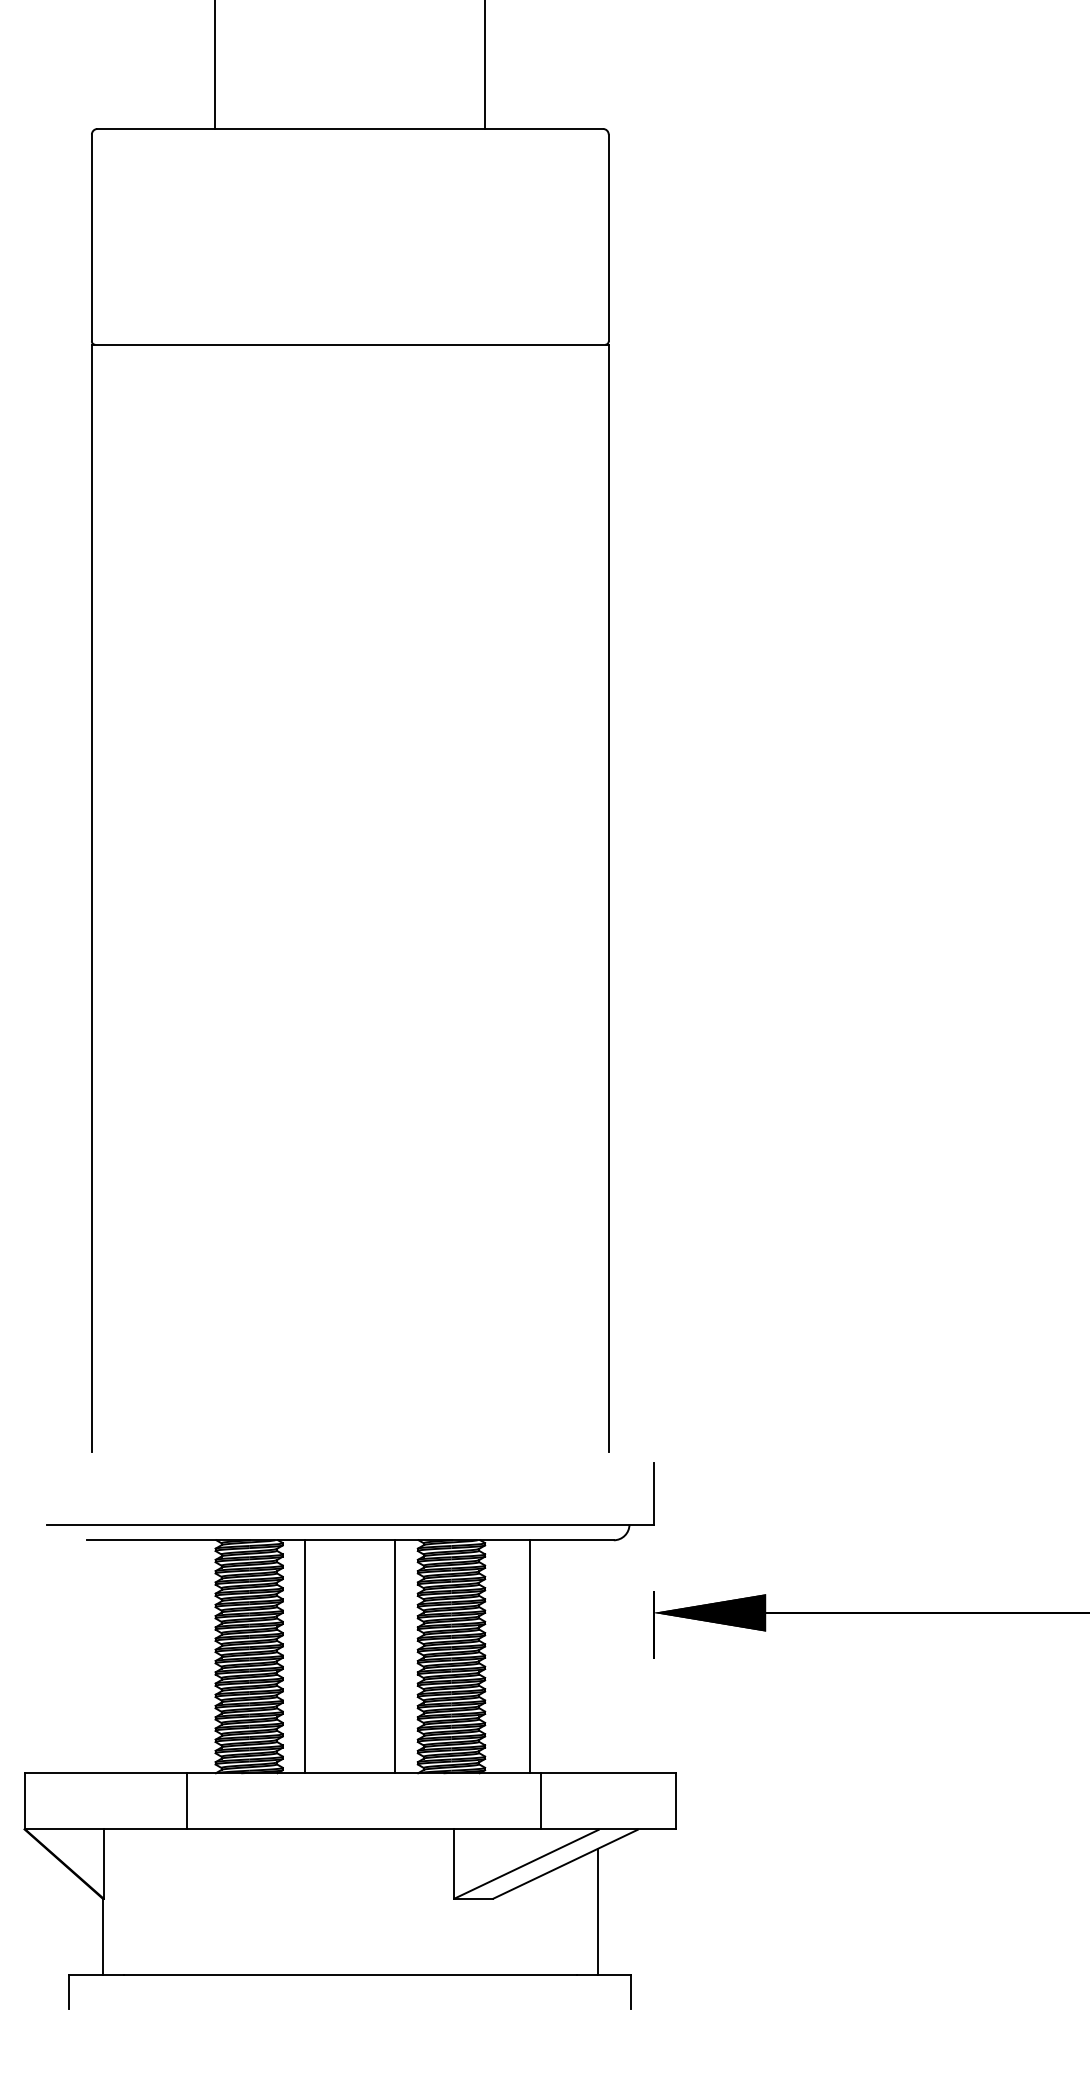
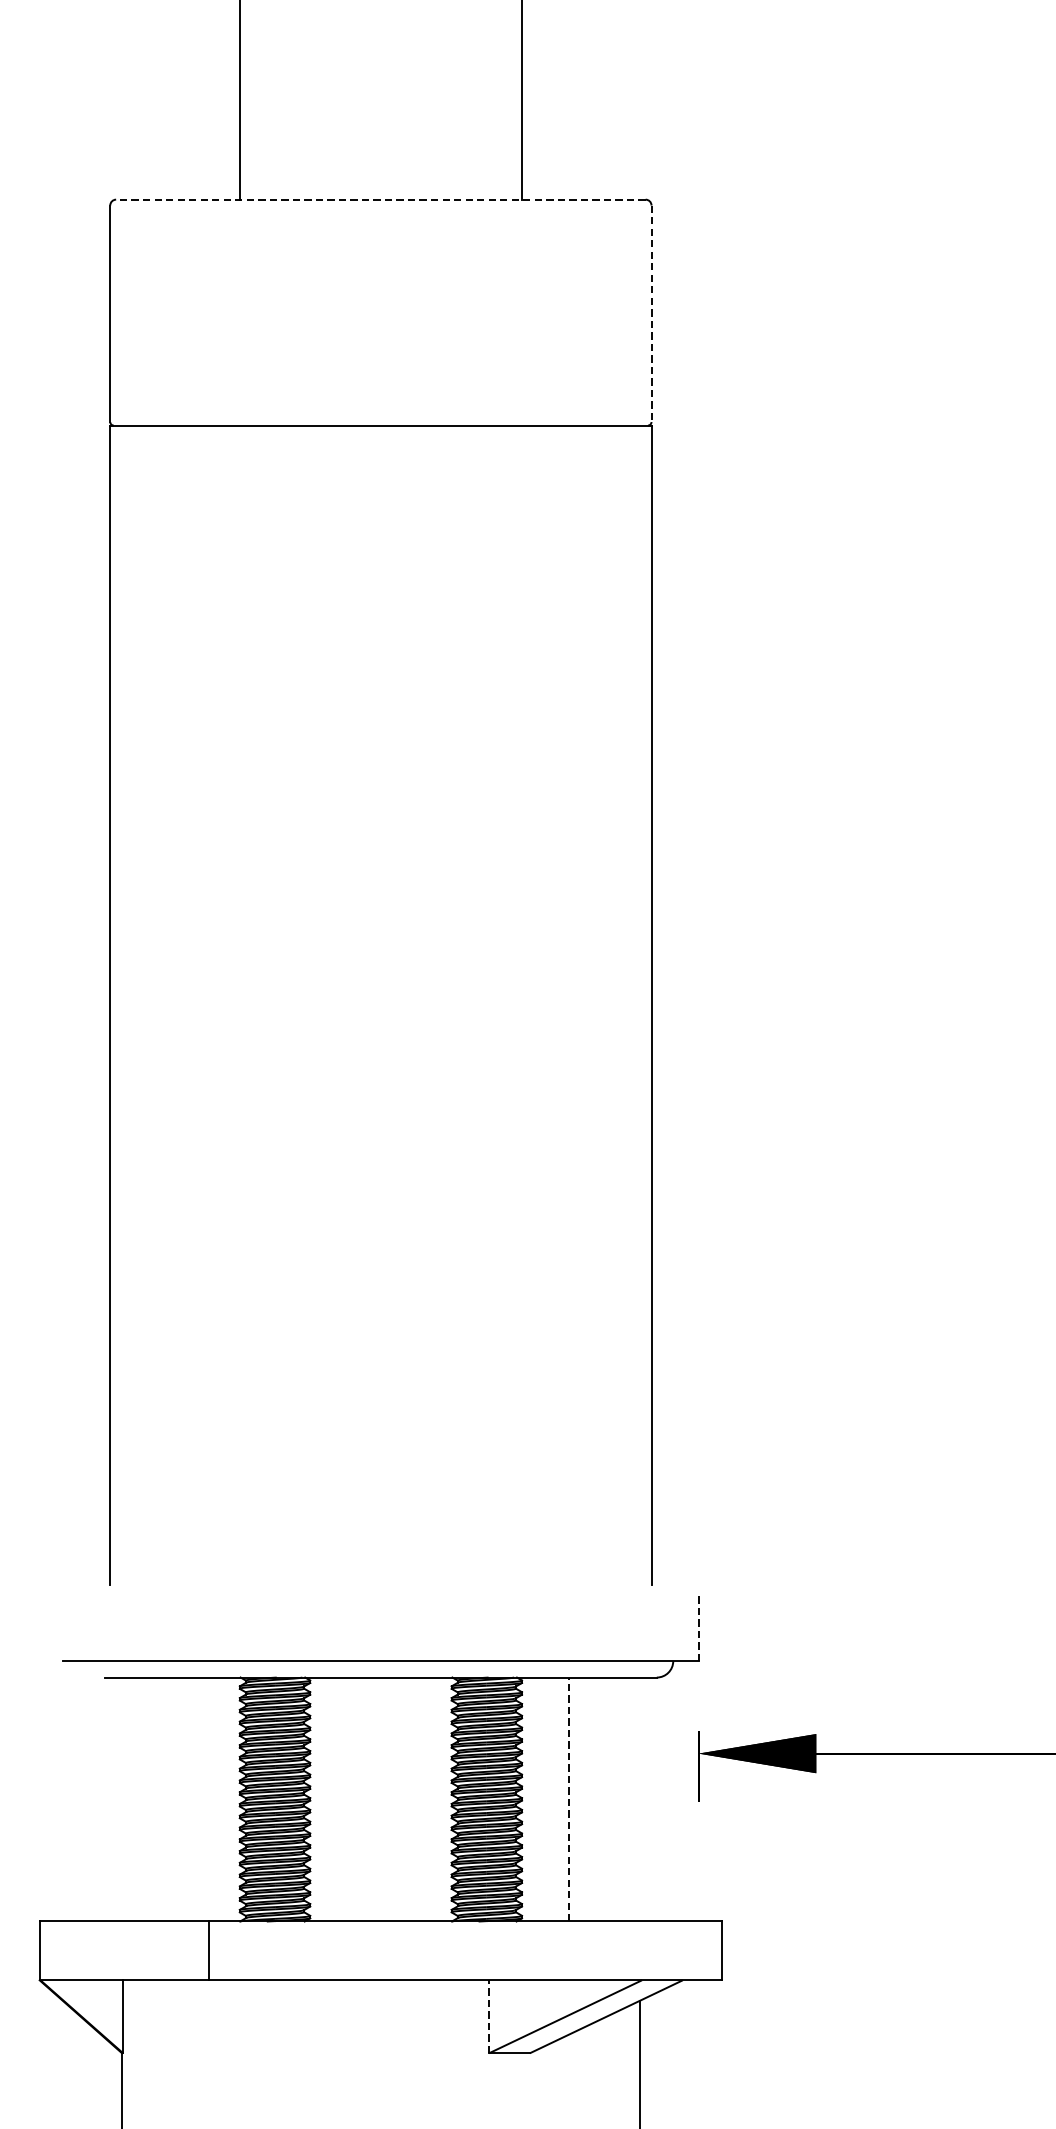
line: (350, 128) -> (381, 199), solid -> dashed
line: (608, 238) -> (651, 314), solid -> dashed
line: (653, 1493) -> (698, 1628), solid -> dashed
line: (305, 1656) -> (333, 1799), removed
line: (395, 1656) -> (428, 1799), removed
line: (530, 1656) -> (569, 1799), solid -> dashed
line: (541, 1801) -> (581, 1951), removed
line: (453, 1864) -> (488, 2017), solid -> dashed

